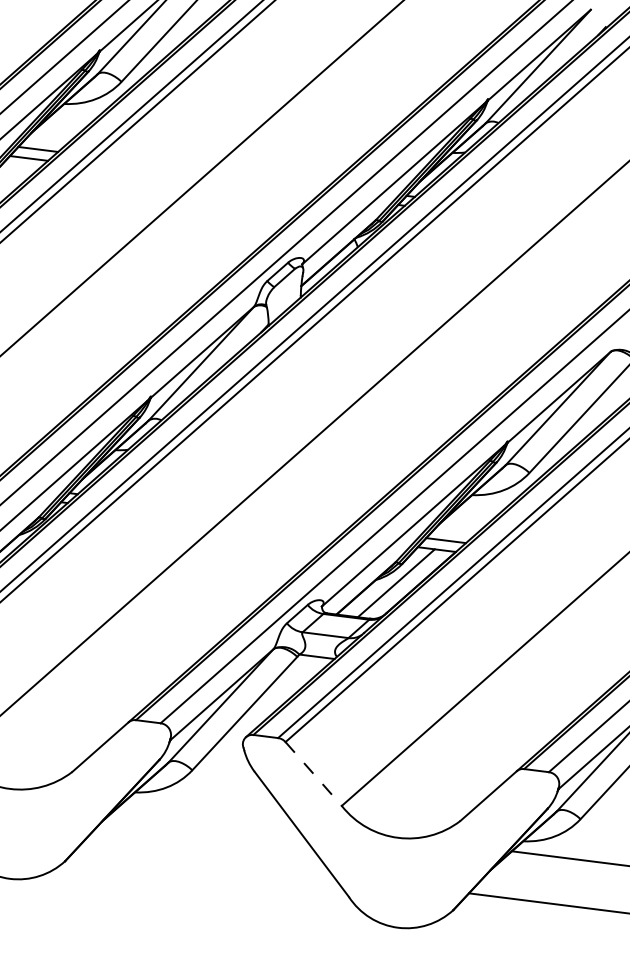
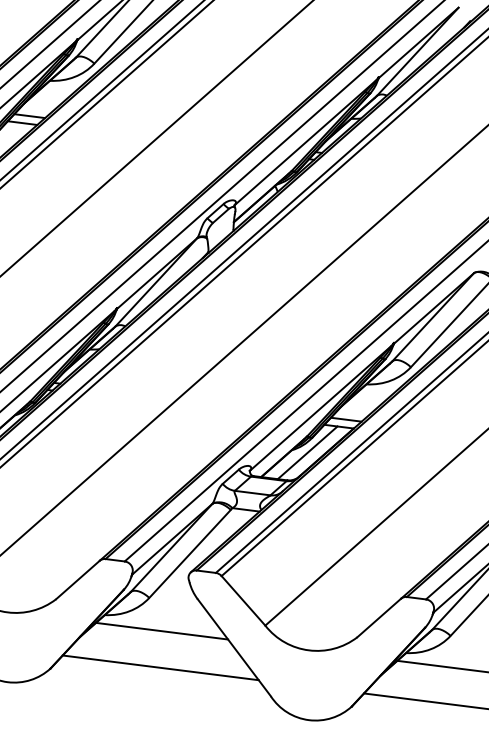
line: (313, 774) -> (243, 601), dashed -> solid
line: (208, 812) -> (161, 630), added
line: (206, 860) -> (160, 667), added

